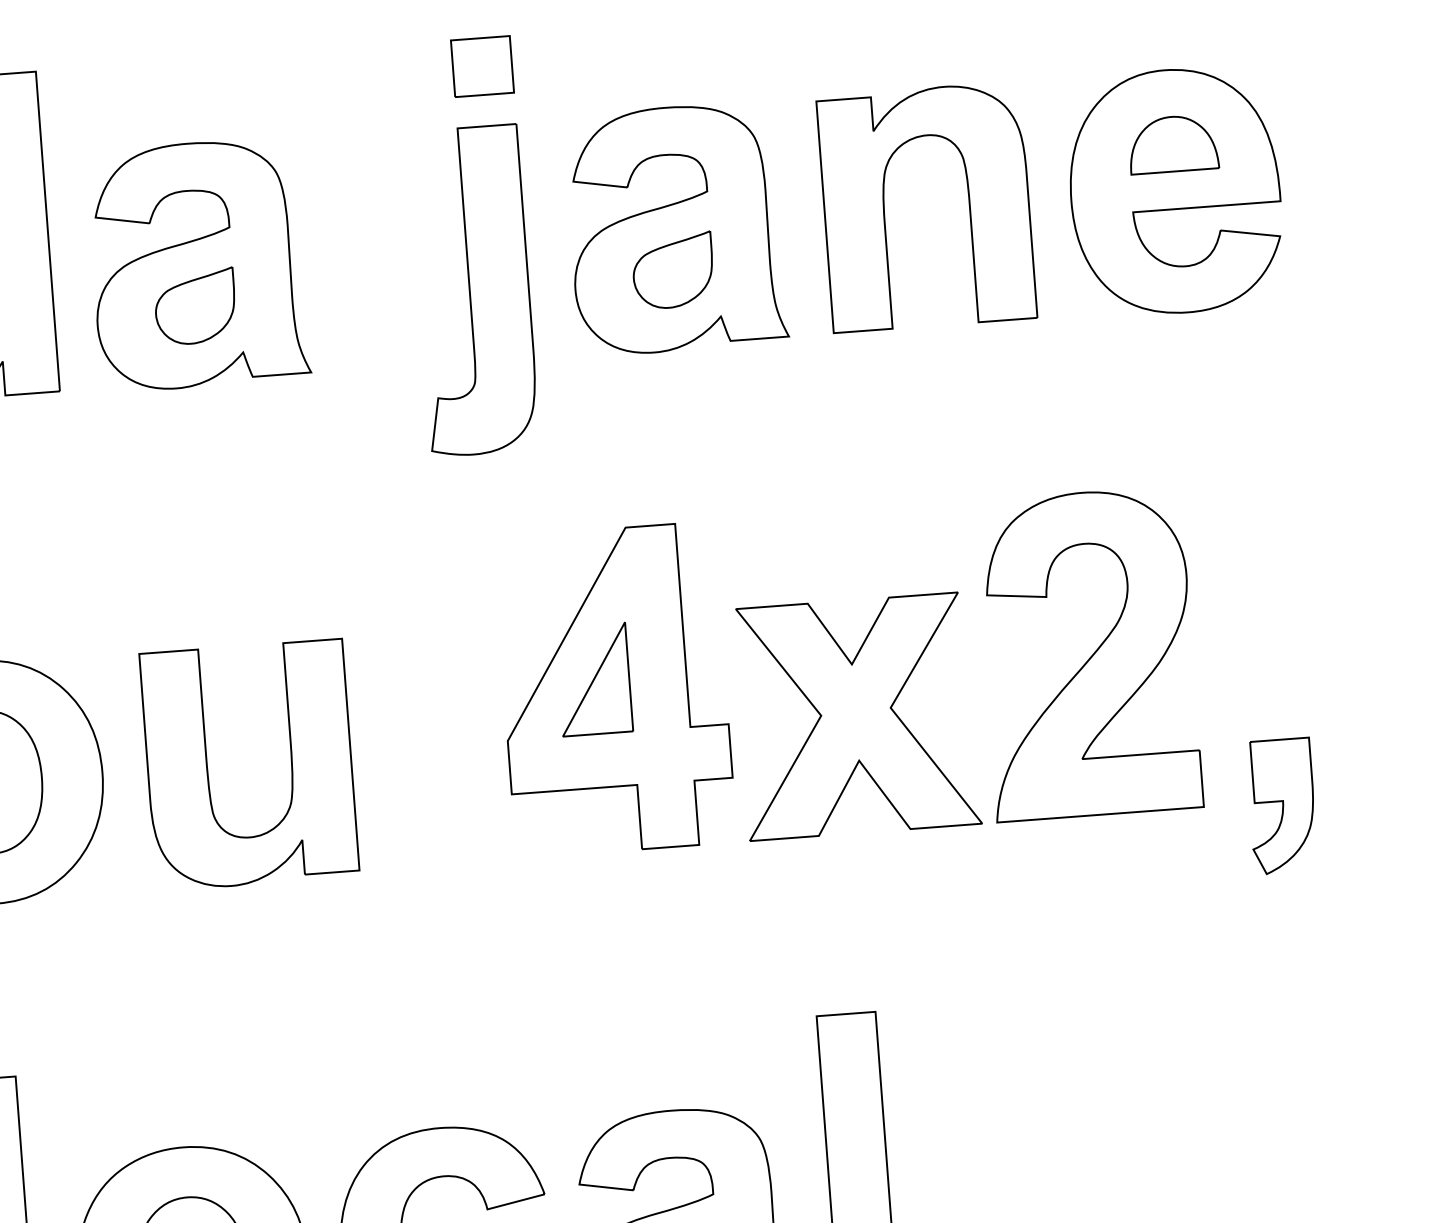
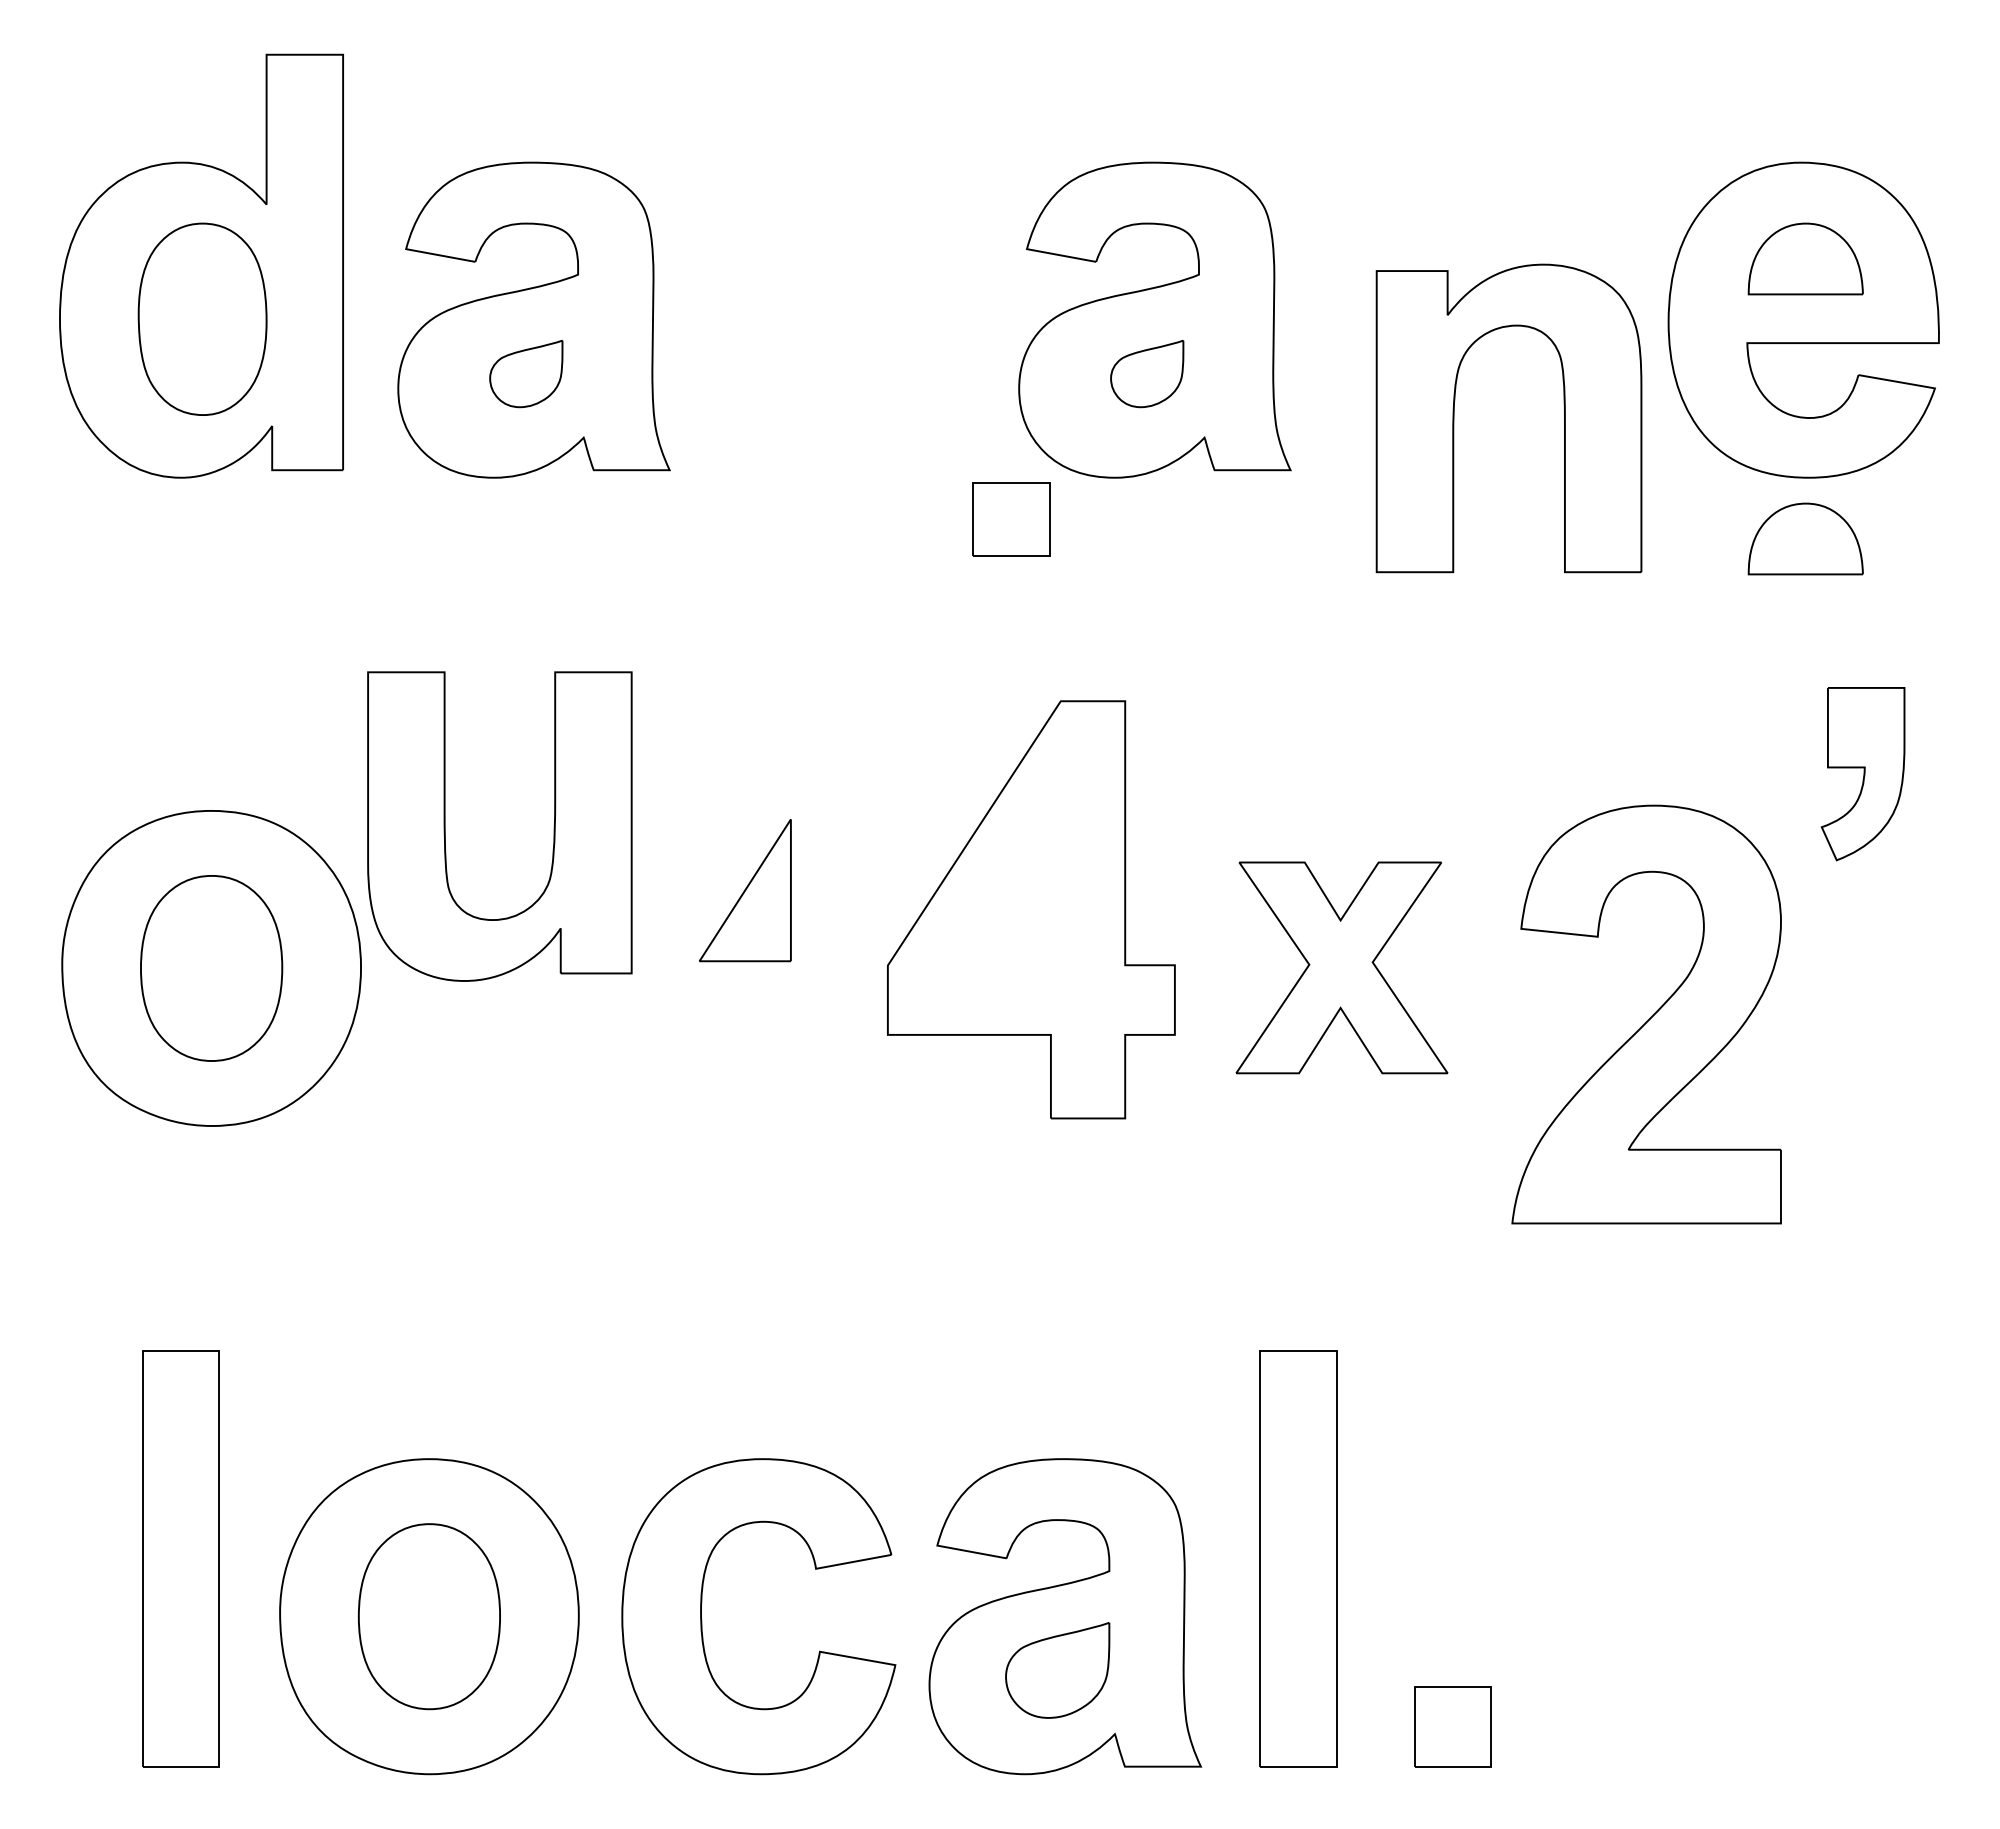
part: (482, 66) -> (1011, 519), moved
part: (884, 210) -> (1454, 418), moved
part: (672, 270) -> (1146, 373), size x0.7
part: (474, 290) -> (888, 380), removed
part: (194, 306) -> (525, 373), size x0.7
part: (1189, 359) -> (1805, 538), added
part: (1088, 653) -> (1646, 1014), moved
part: (594, 679) -> (745, 890), moved
part: (856, 716) -> (1341, 967), size x0.7
part: (207, 768) -> (445, 826), moved
part: (1281, 806) -> (1862, 774), moved

